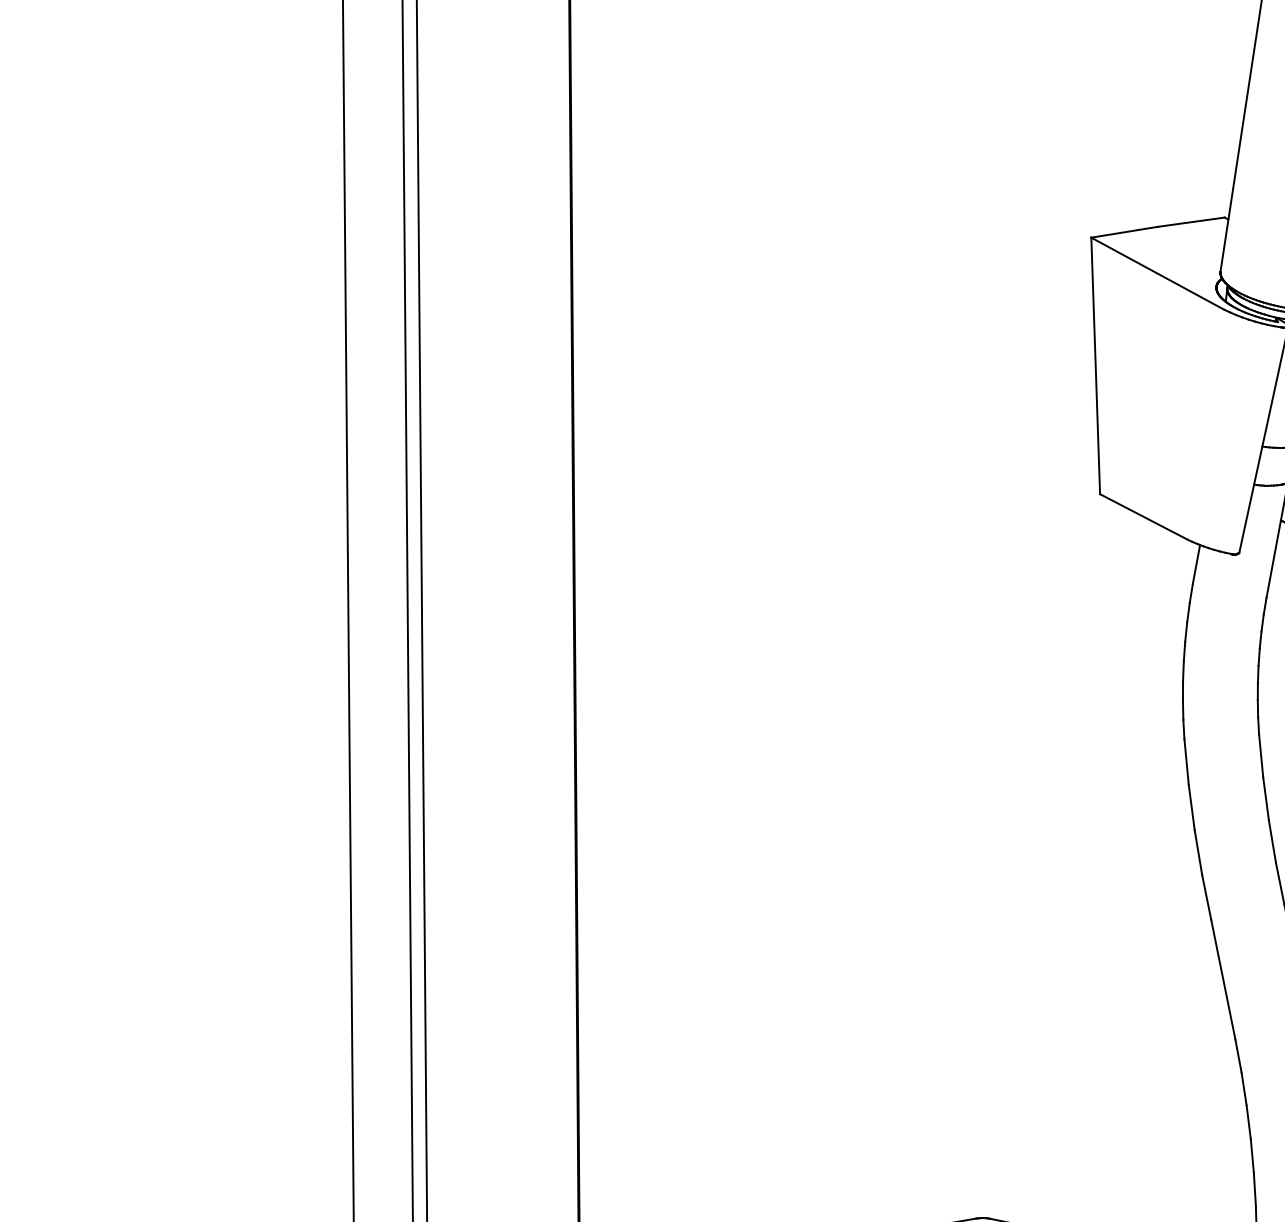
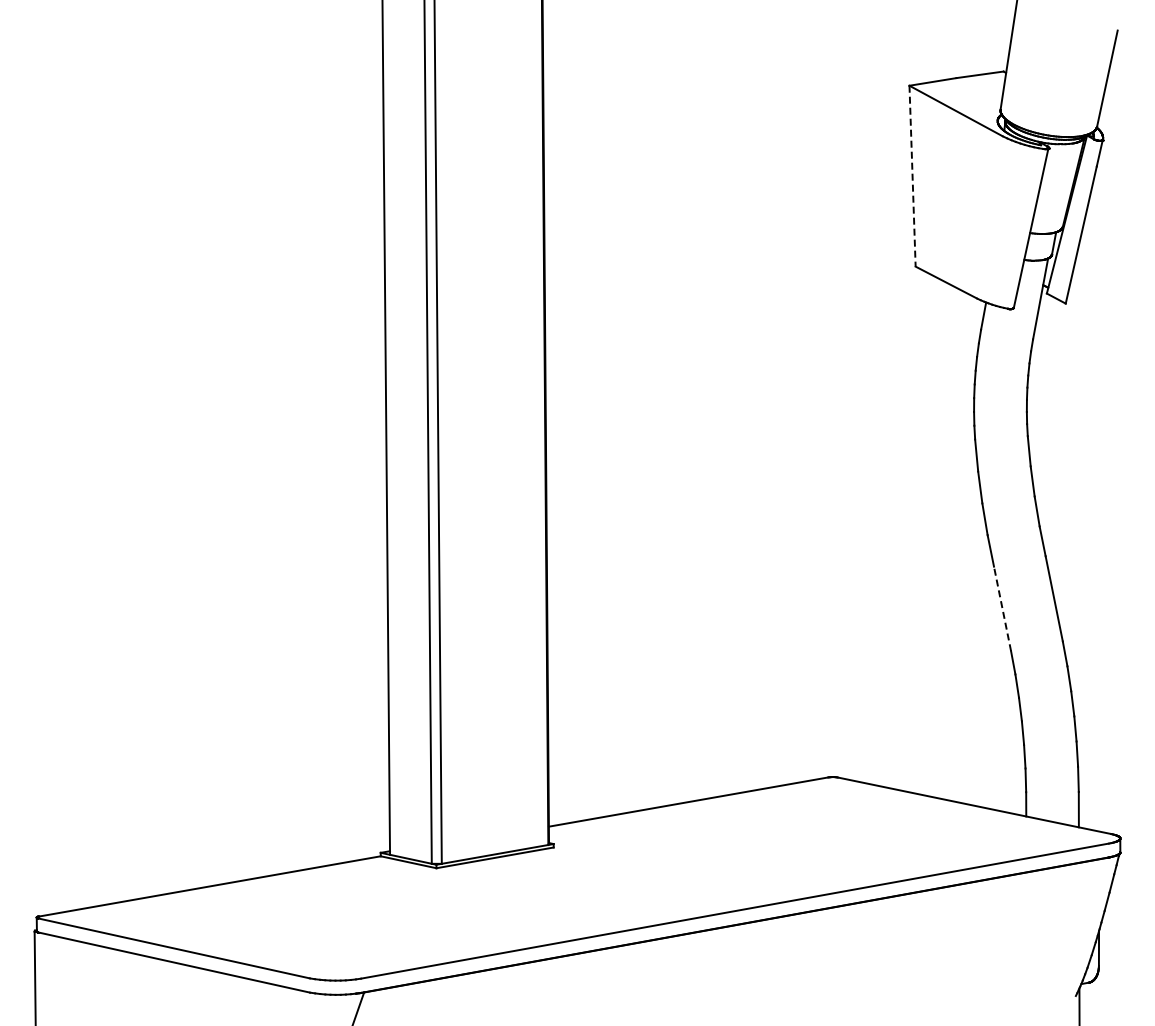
line: (1095, 366) -> (912, 176), solid -> dashed
line: (1223, 978) -> (1002, 608), solid -> dashed

